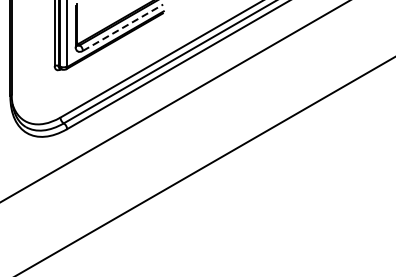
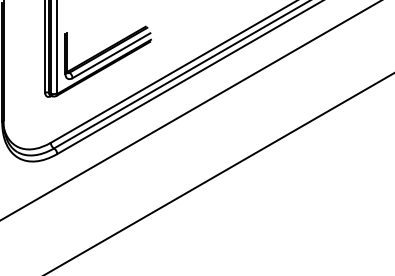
line: (123, 27) -> (111, 55), dashed -> solid

